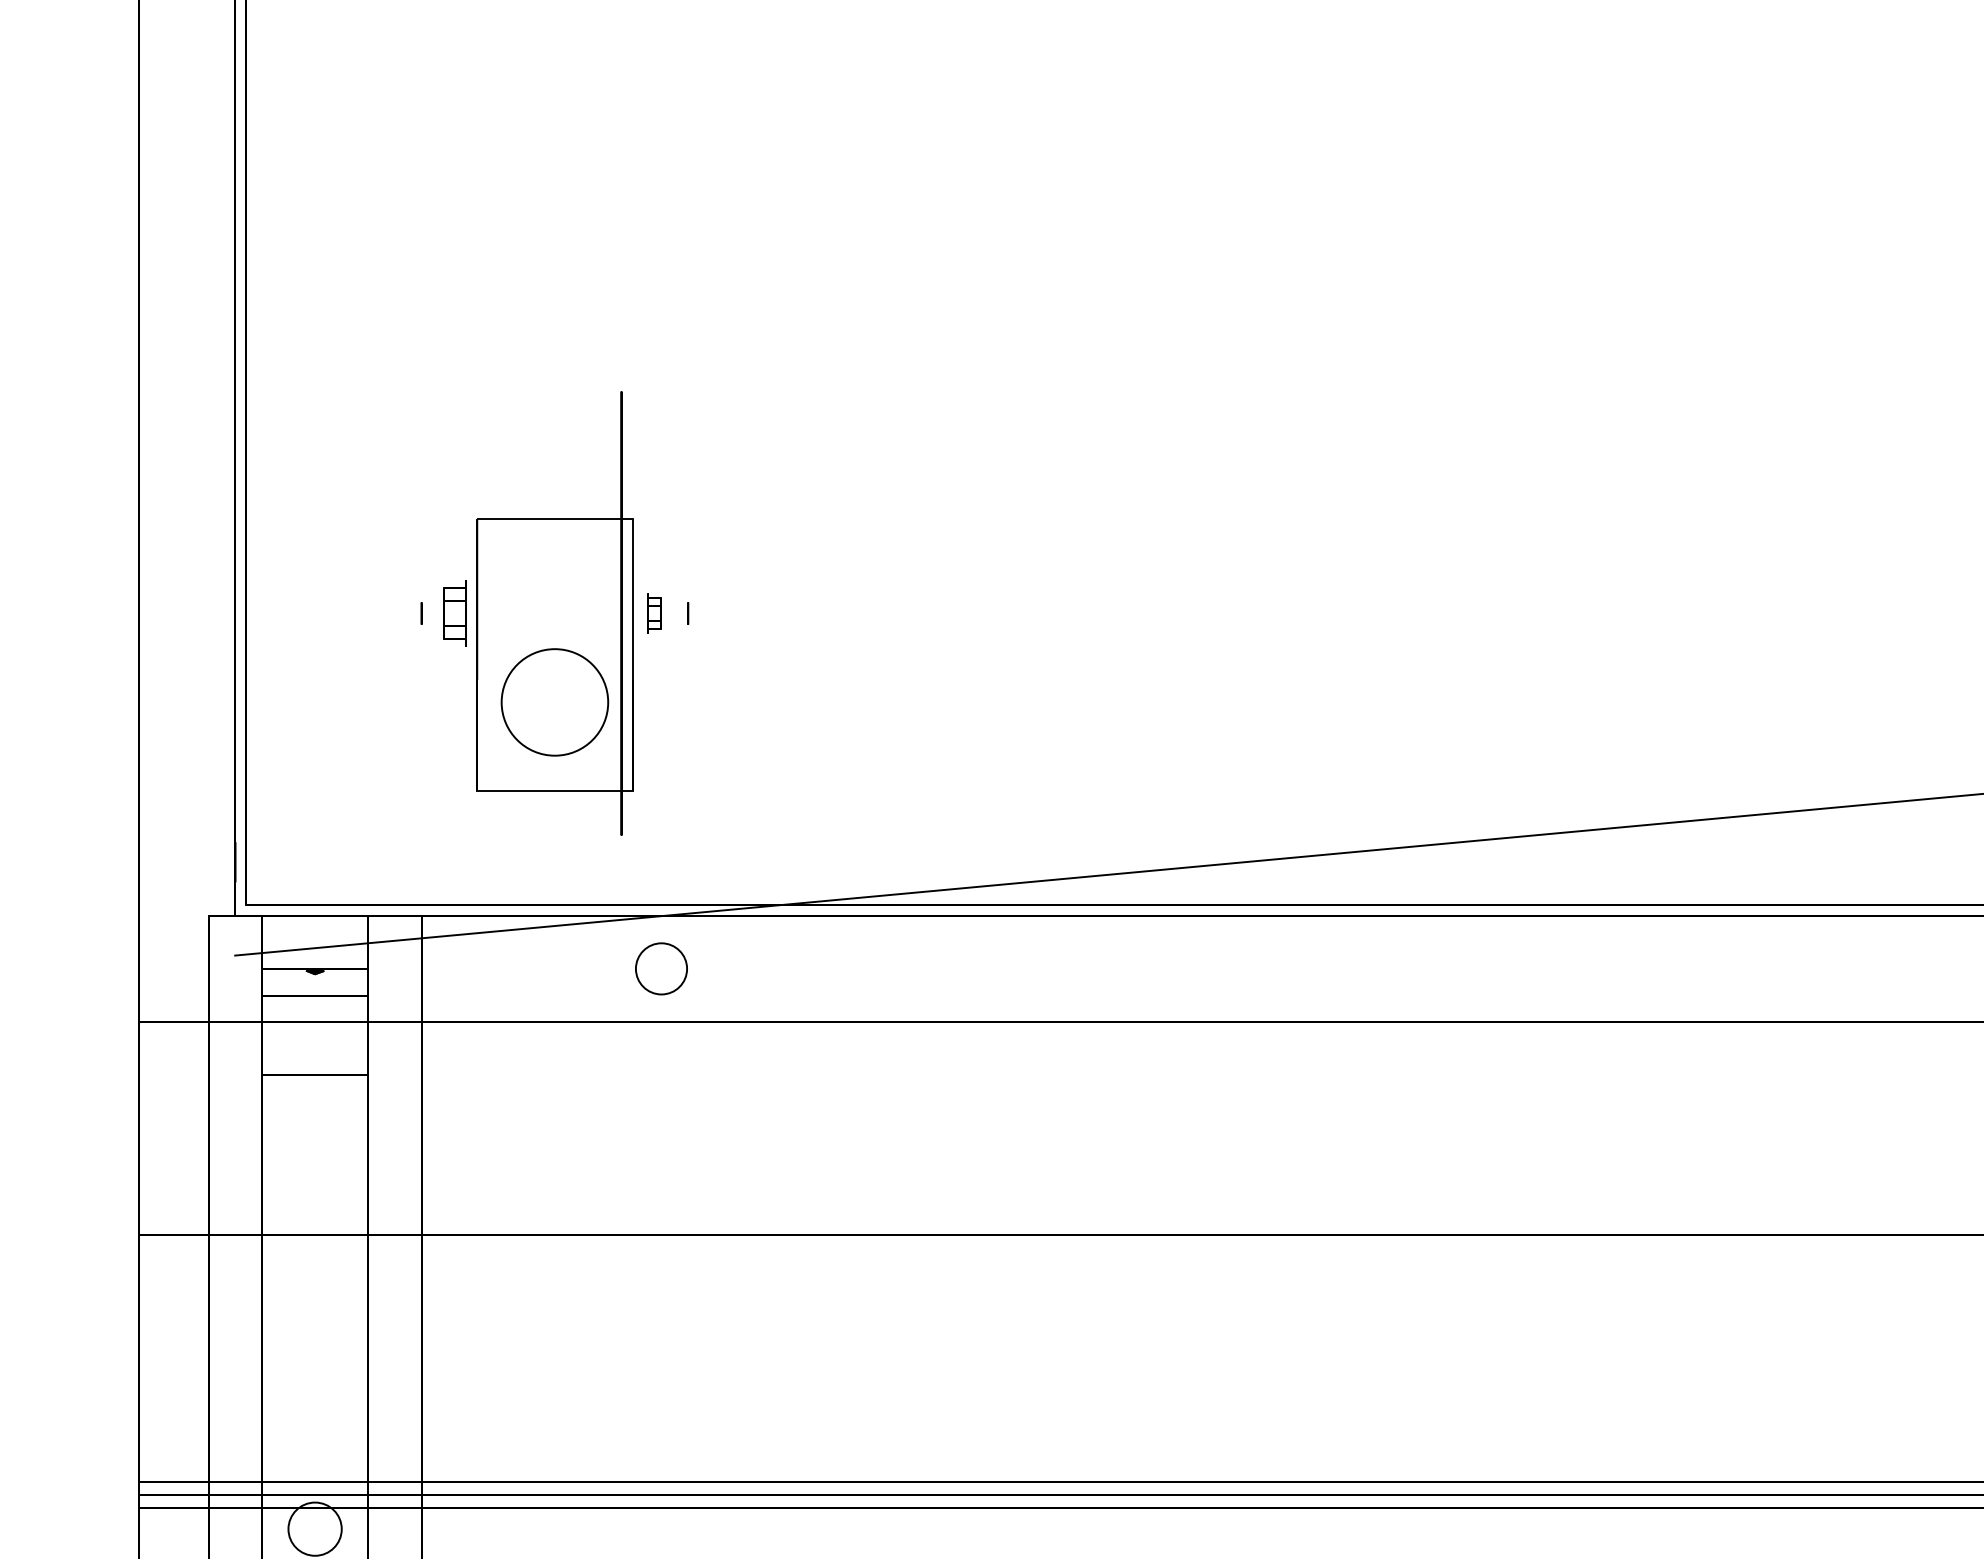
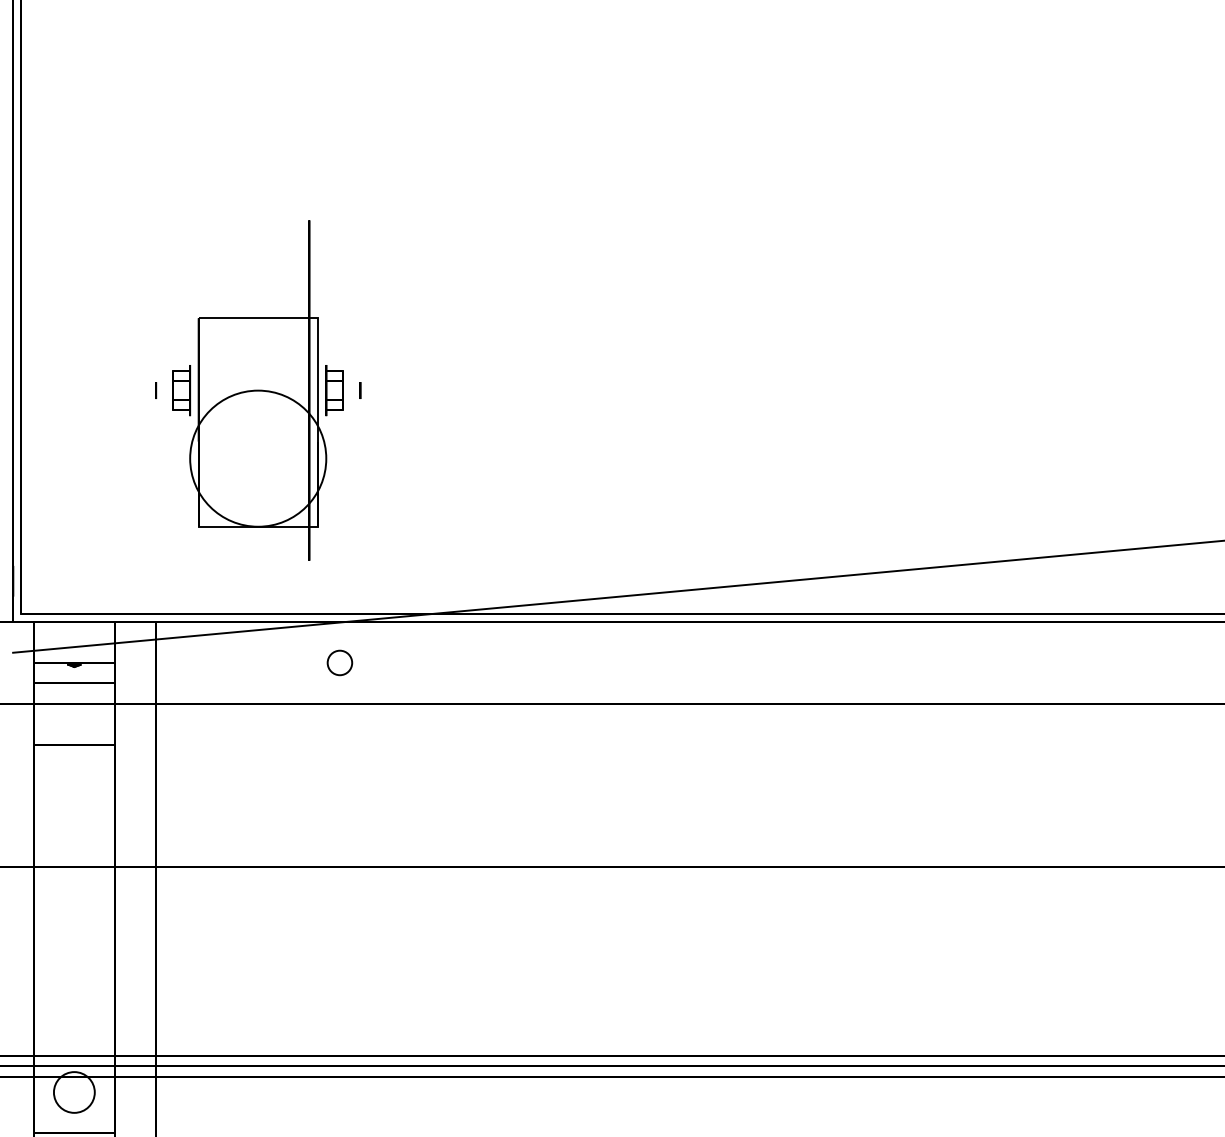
part: (654, 613) -> (334, 390), size x1.67
circle: (554, 702) -> (257, 458), size x1.67
circle: (661, 968) -> (339, 662), size x0.62

